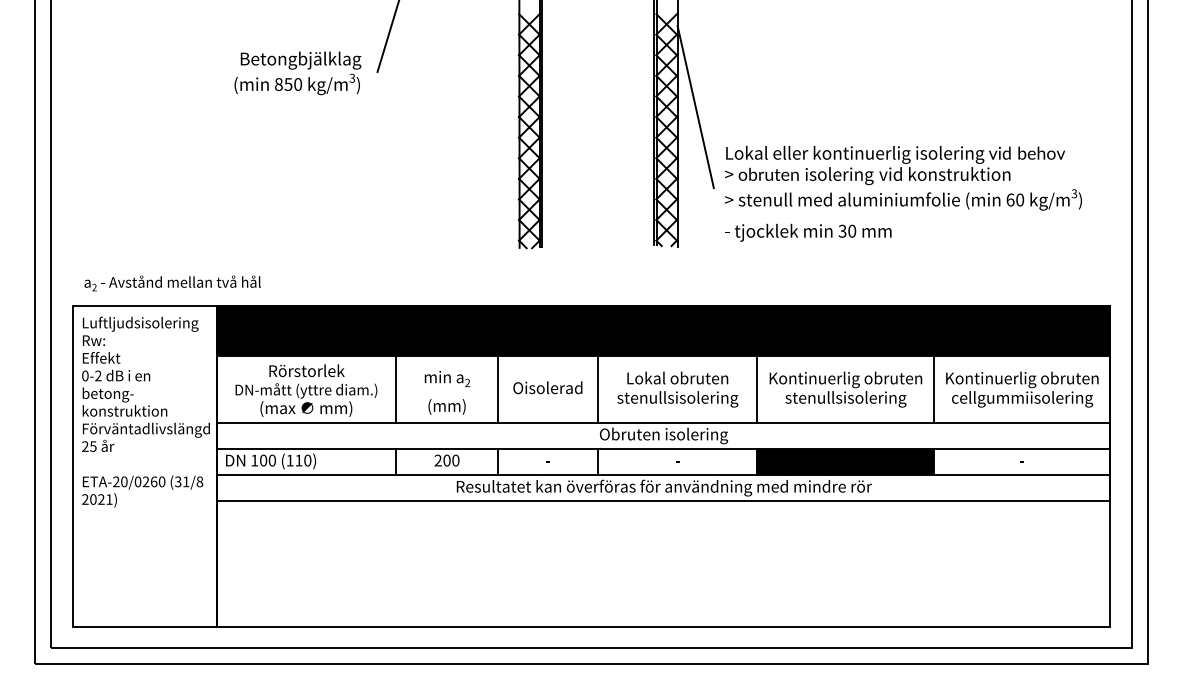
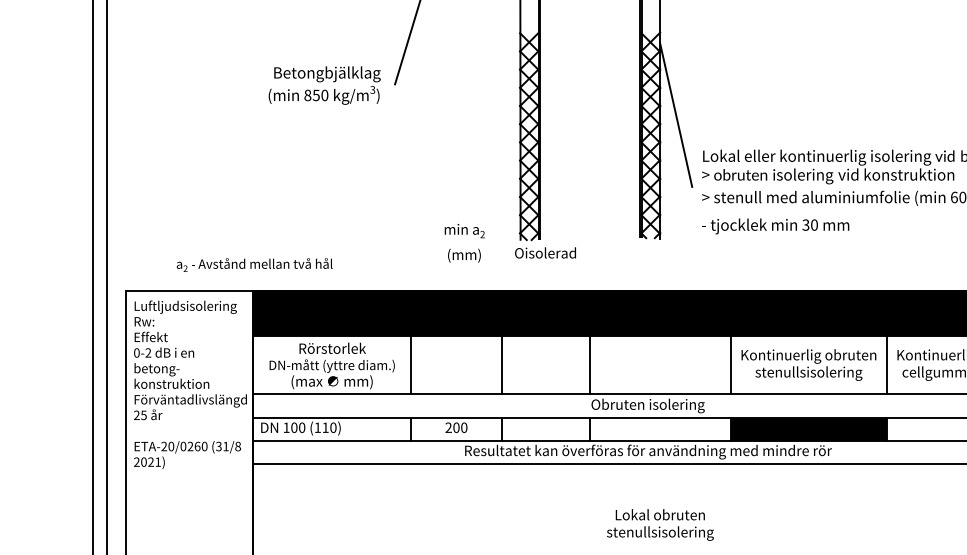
text: (172, 283) -> (254, 265), moved
text: (547, 387) -> (545, 252), moved
text: (677, 389) -> (660, 524), moved
text: (447, 392) -> (464, 242), moved

